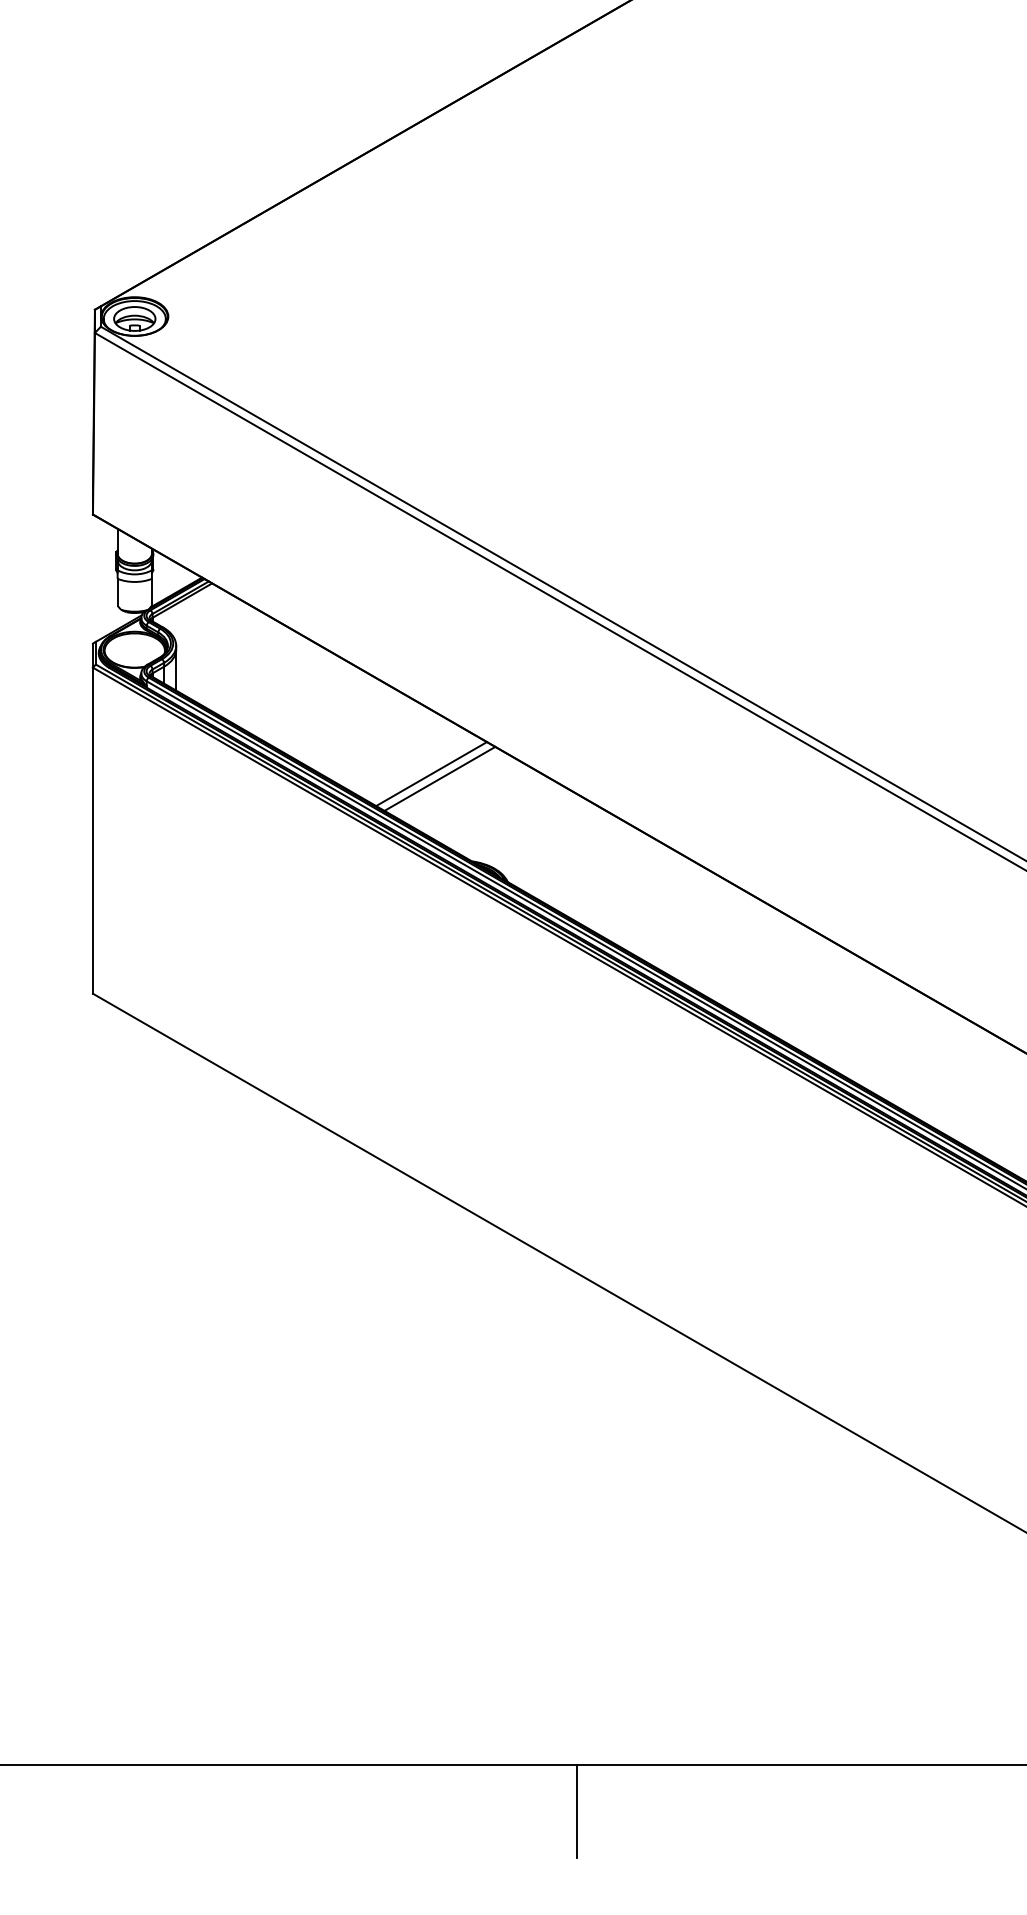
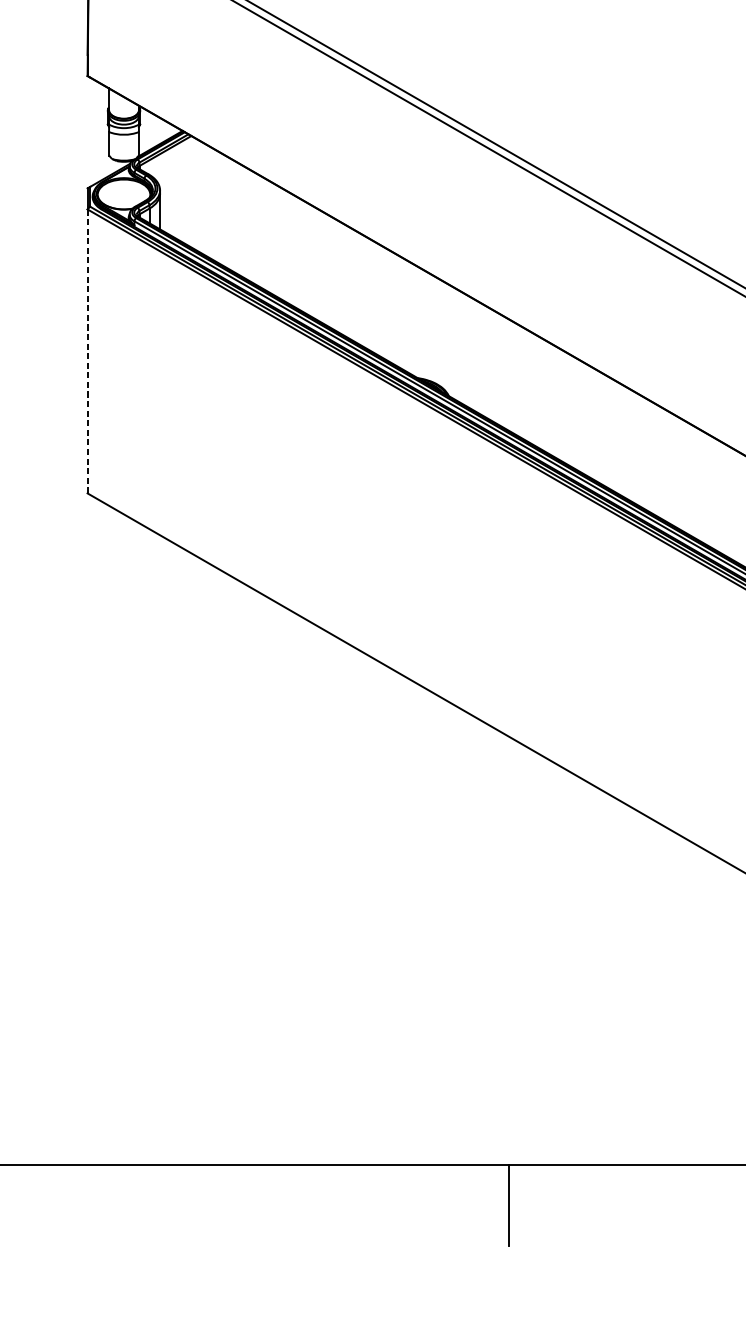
line: (431, 774) -> (382, 302), removed
line: (439, 778) -> (389, 305), removed
line: (92, 831) -> (87, 352), solid -> dashed

